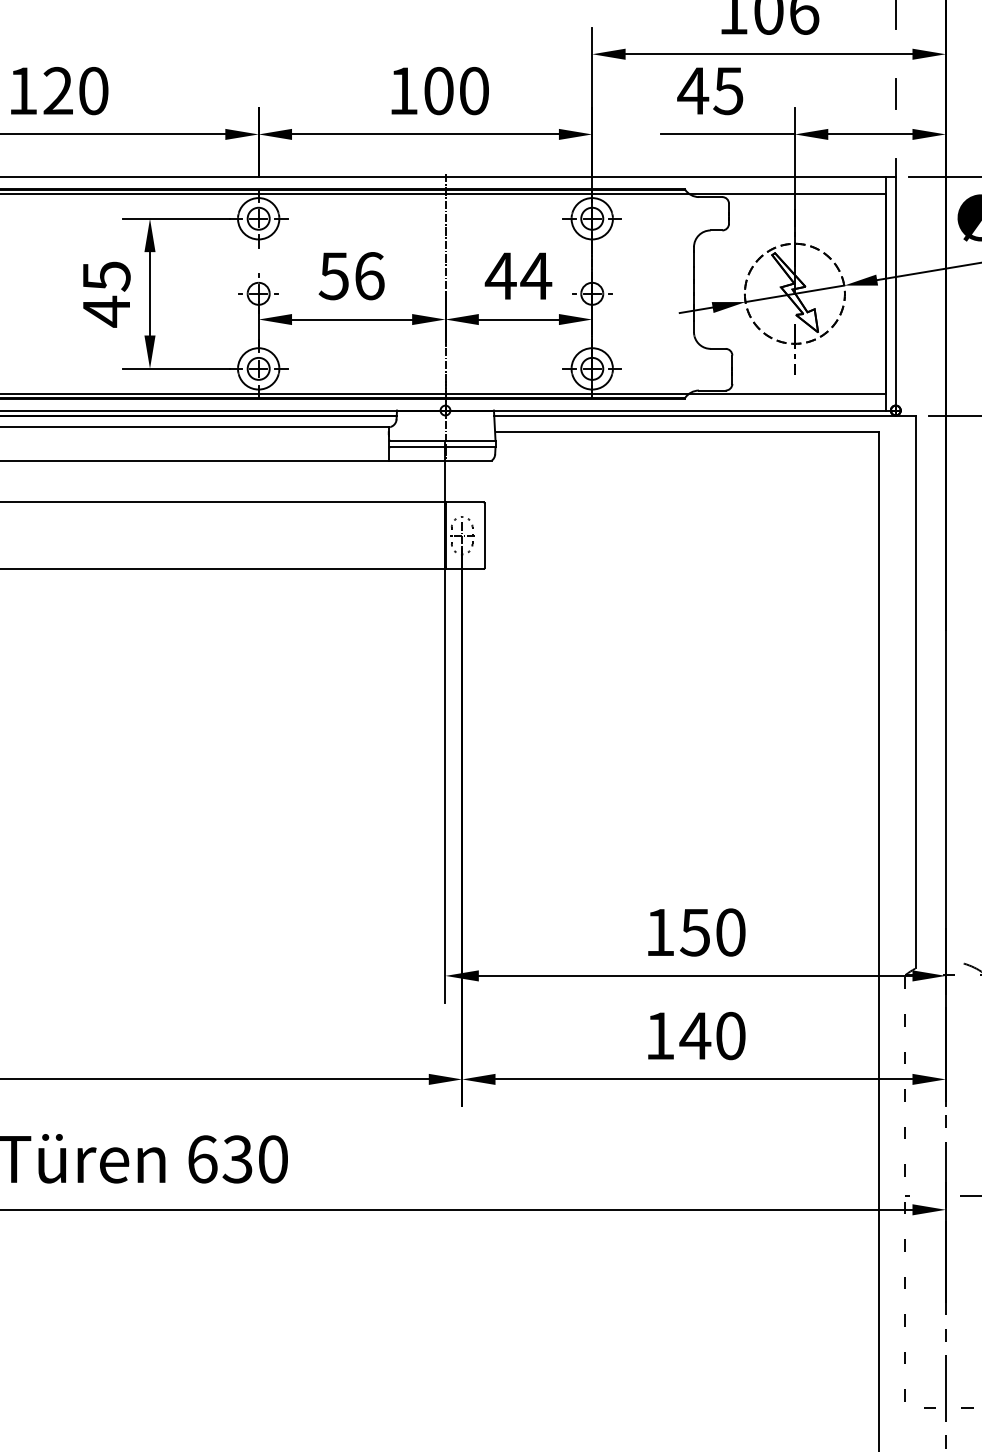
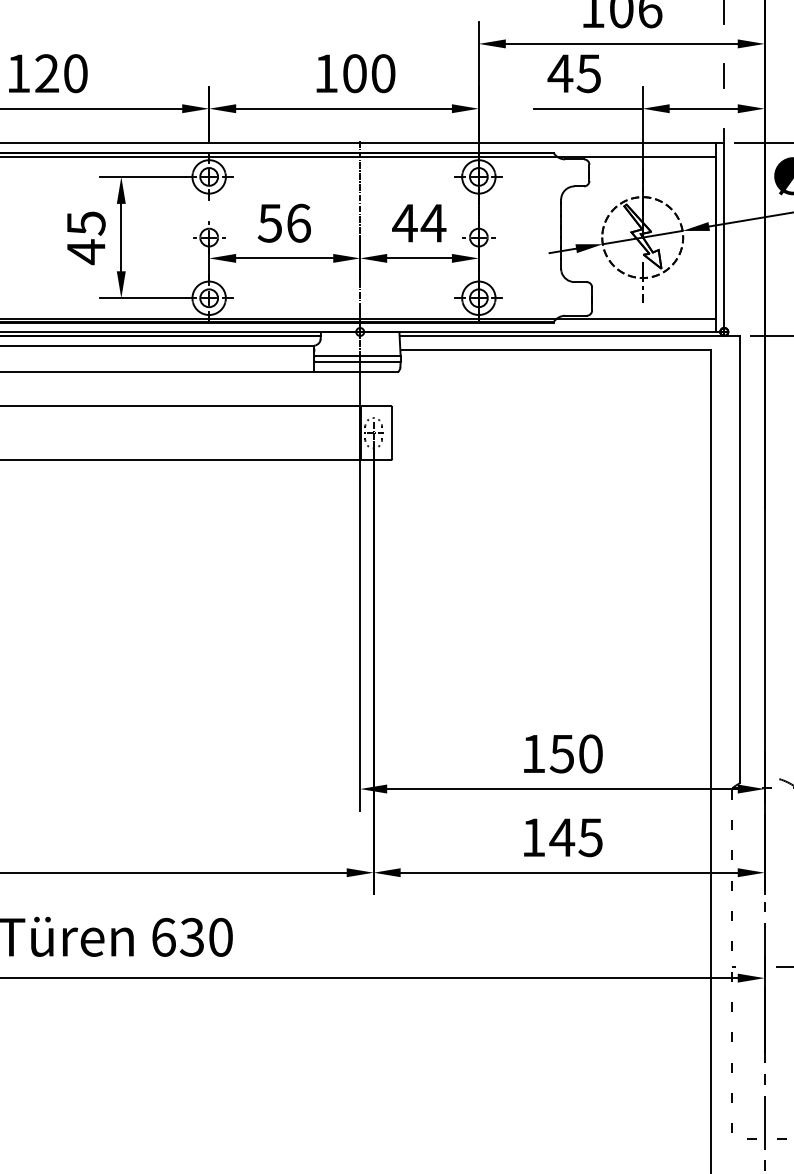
text: (730, 1035) -> (590, 837), 140 -> 145

